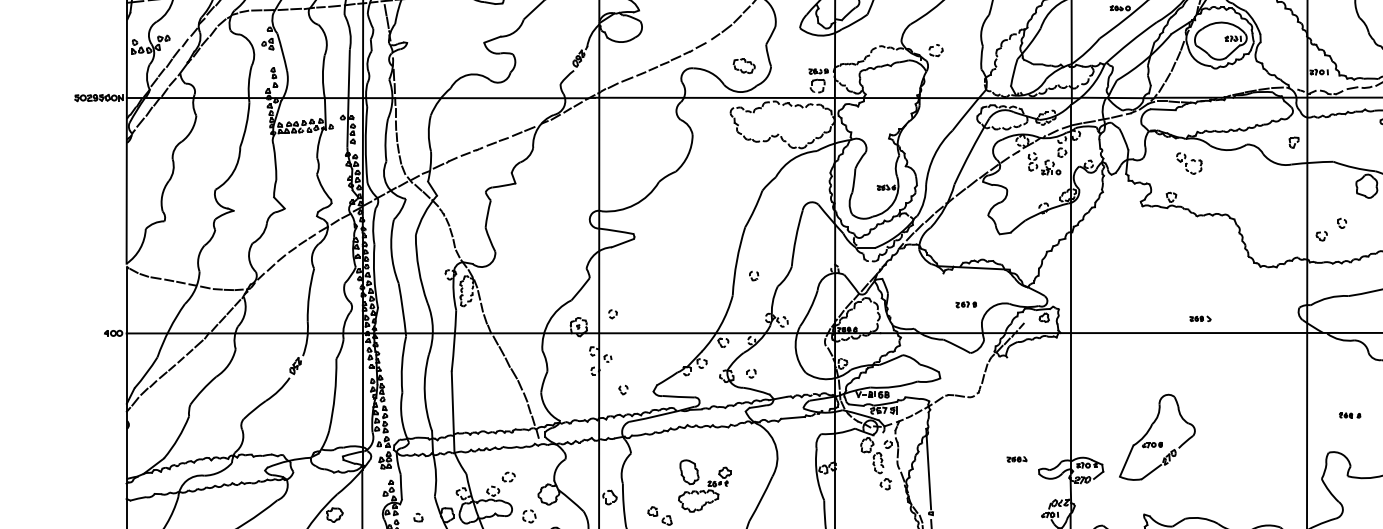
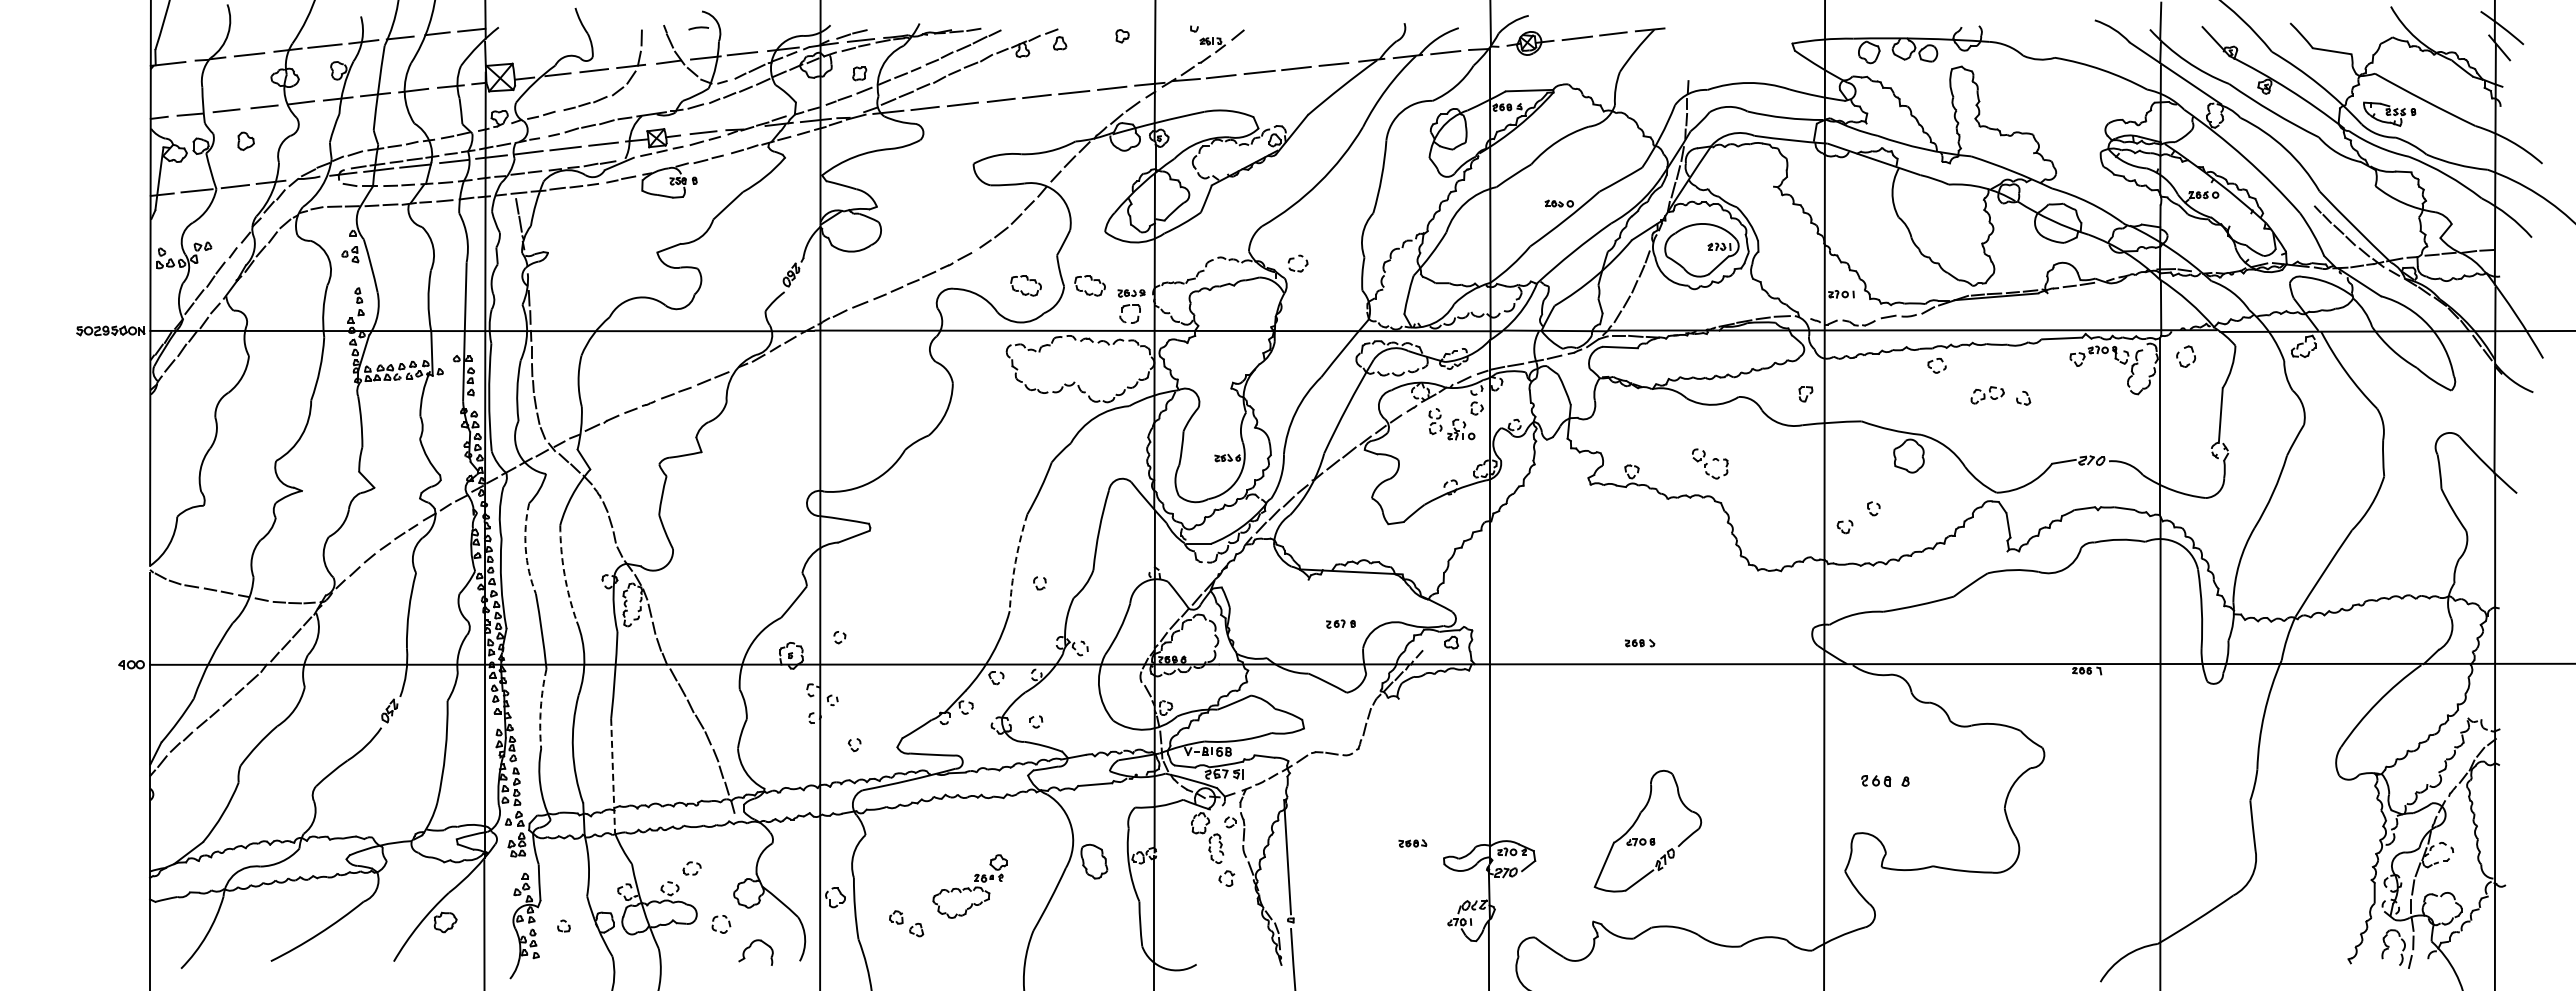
part: (789, 65) -> (1089, 285), added
part: (1189, 163) -> (1710, 463), moved
arc: (391, 252) -> (525, 549), solid -> dashed
arc: (736, 261) -> (1015, 562), solid -> dashed
arc: (418, 269) -> (564, 574), solid -> dashed
part: (1200, 319) -> (1639, 643), moved
arc: (401, 364) -> (540, 708), solid -> dashed
line: (453, 412) -> (613, 776), solid -> dashed
part: (1349, 415) -> (1884, 781), size x1.6
part: (1154, 442) -> (1644, 838), moved
part: (689, 472) -> (1094, 861), moved

